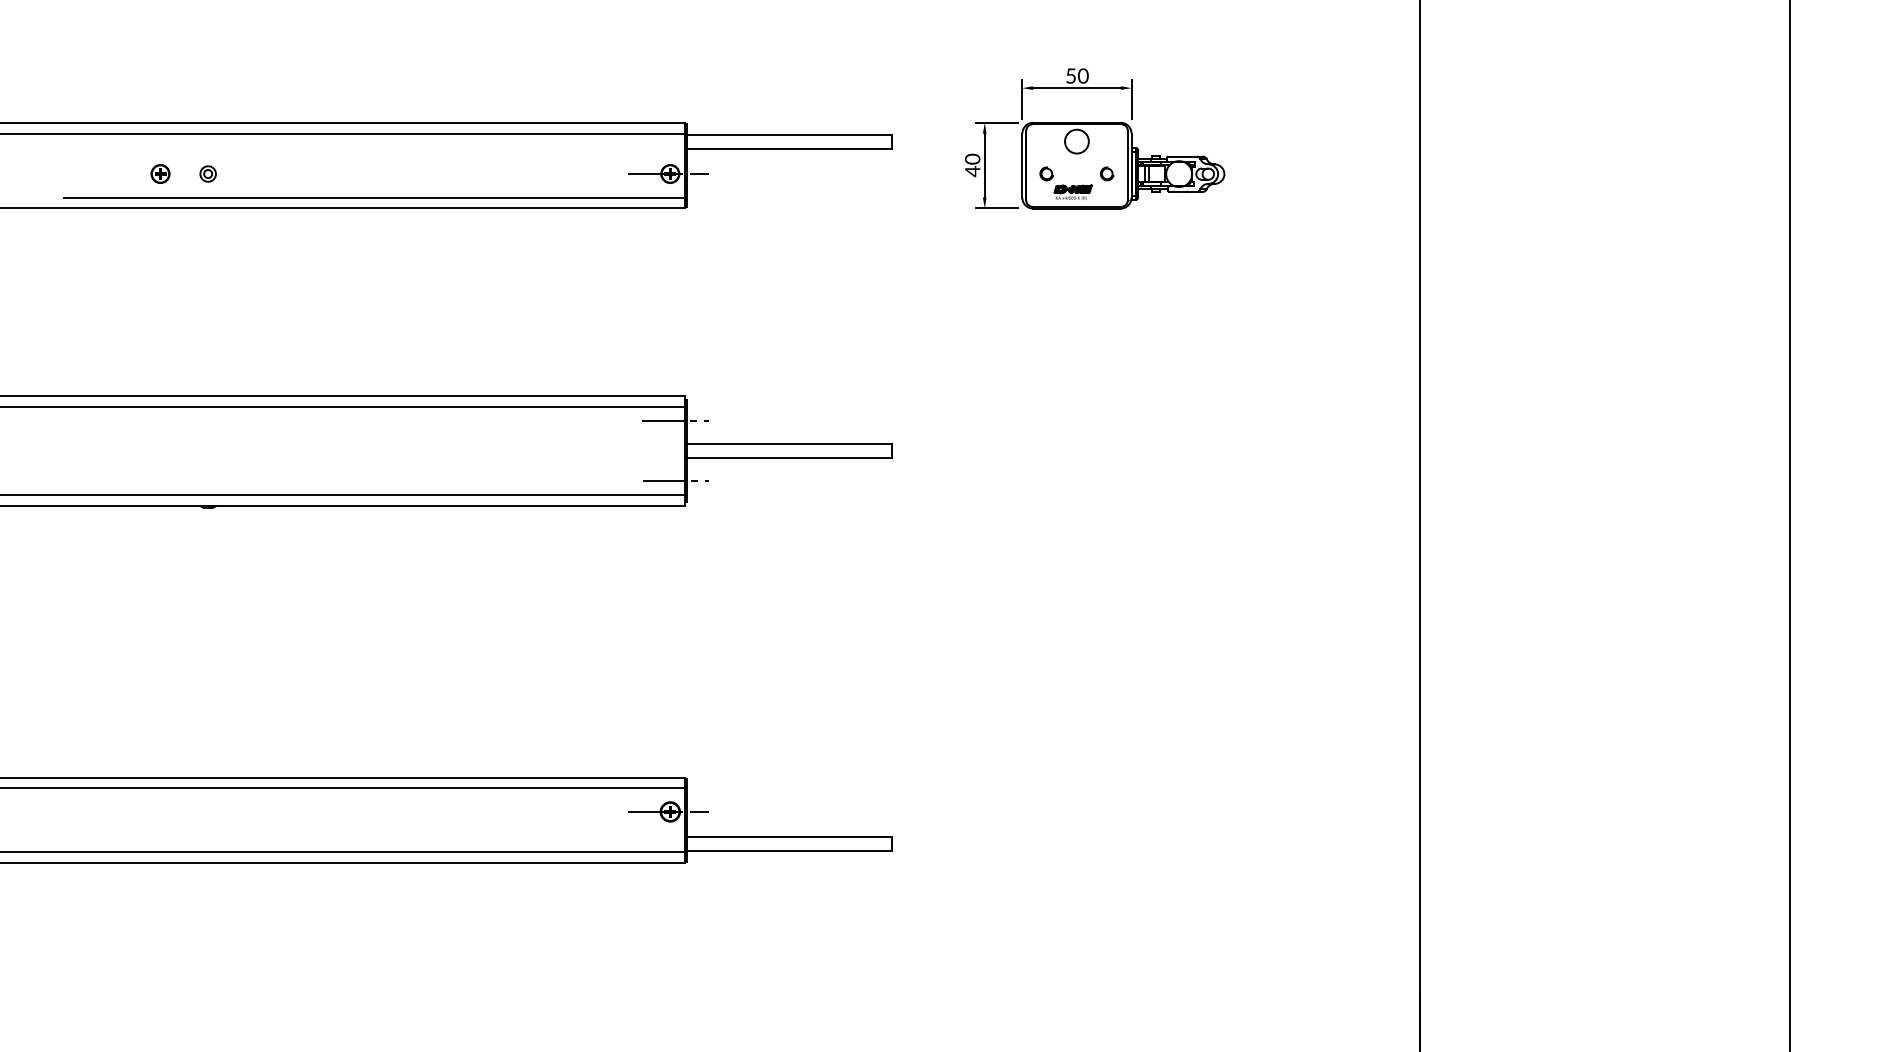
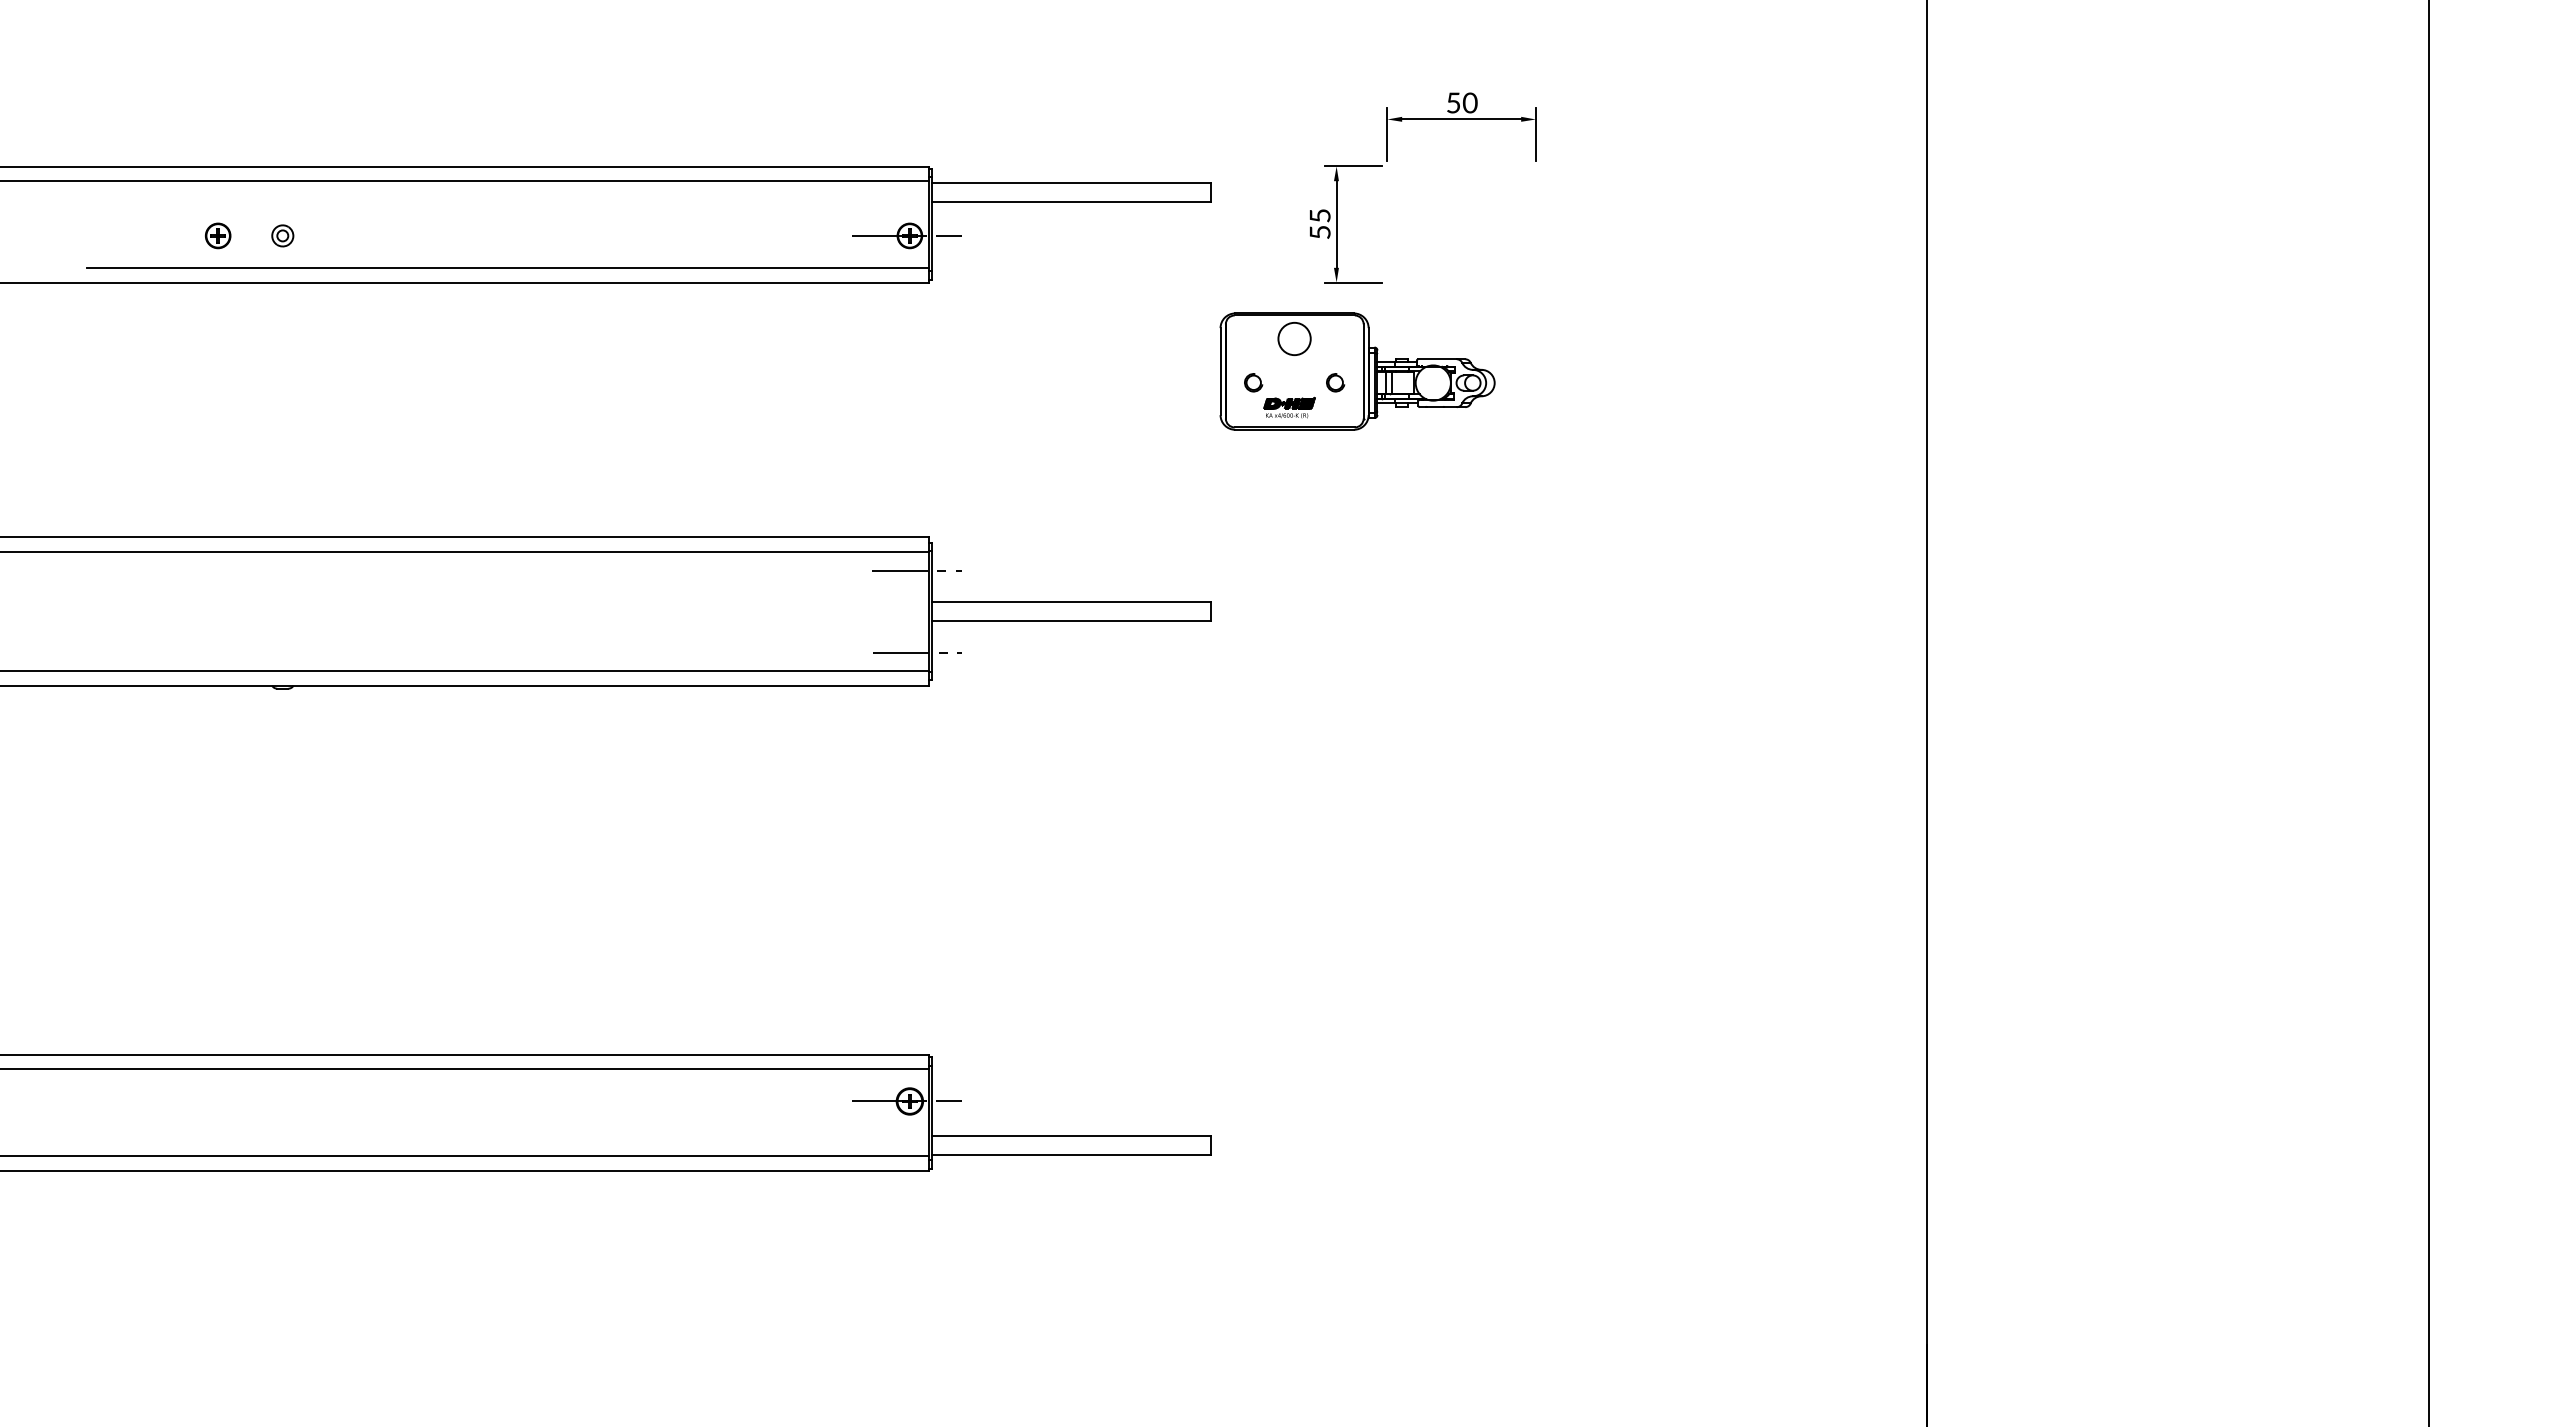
text: (972, 165) -> (1319, 224), 40 -> 55
part: (1123, 165) -> (1357, 371), moved

